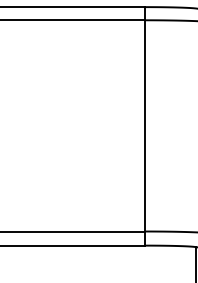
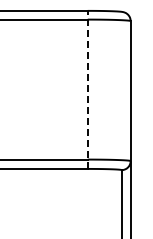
line: (144, 125) -> (87, 89), solid -> dashed

